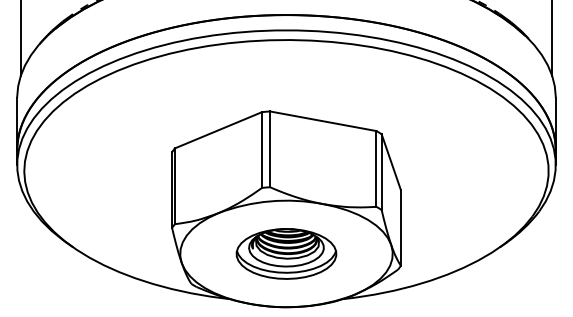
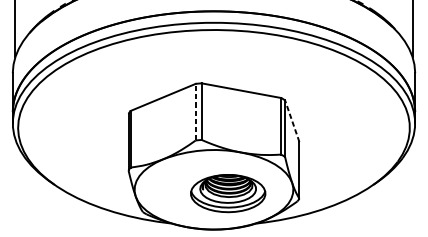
line: (262, 150) -> (196, 112), solid -> dashed
line: (391, 162) -> (292, 121), solid -> dashed
part: (286, 253) -> (228, 193), moved

